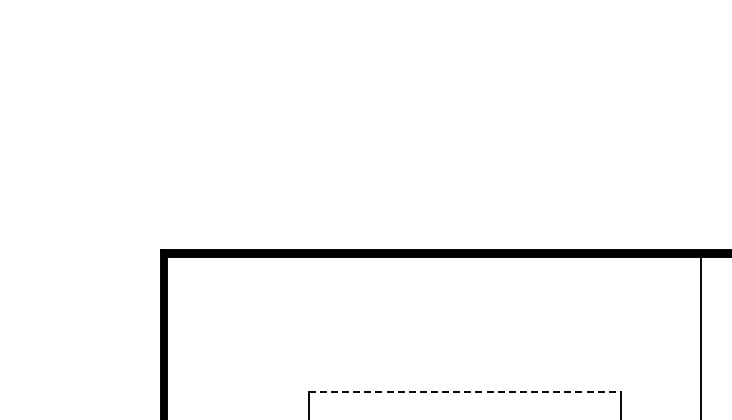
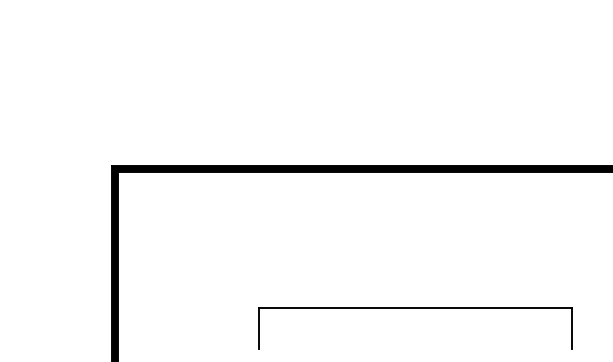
line: (465, 392) -> (416, 308), dashed -> solid

